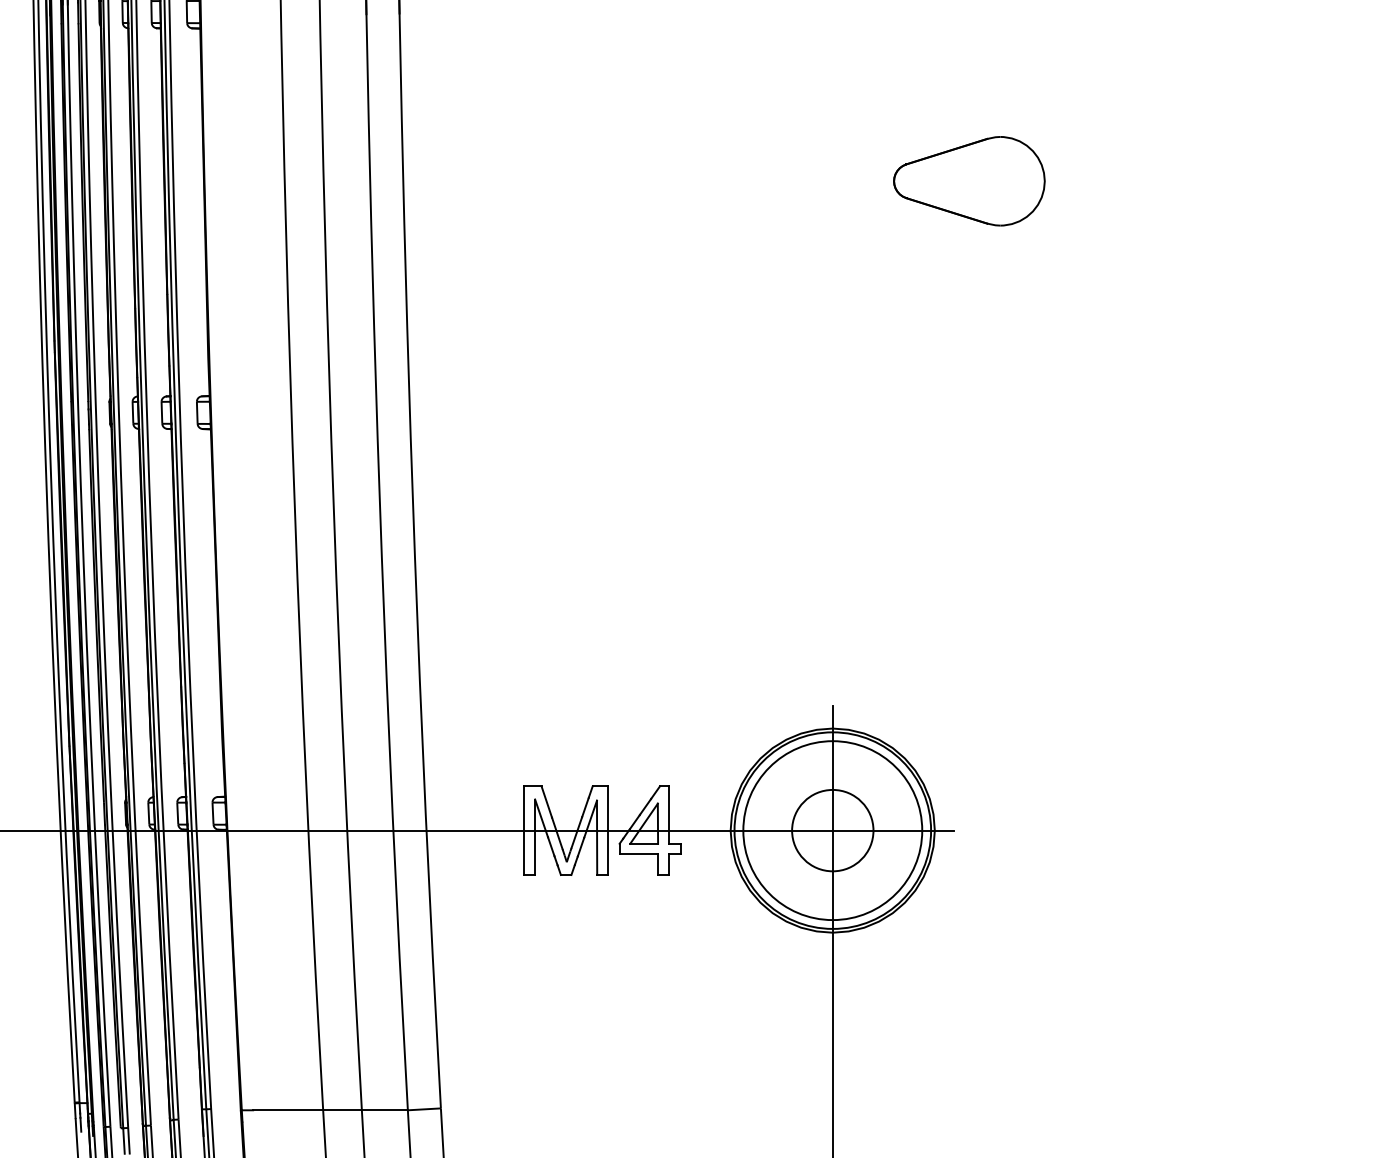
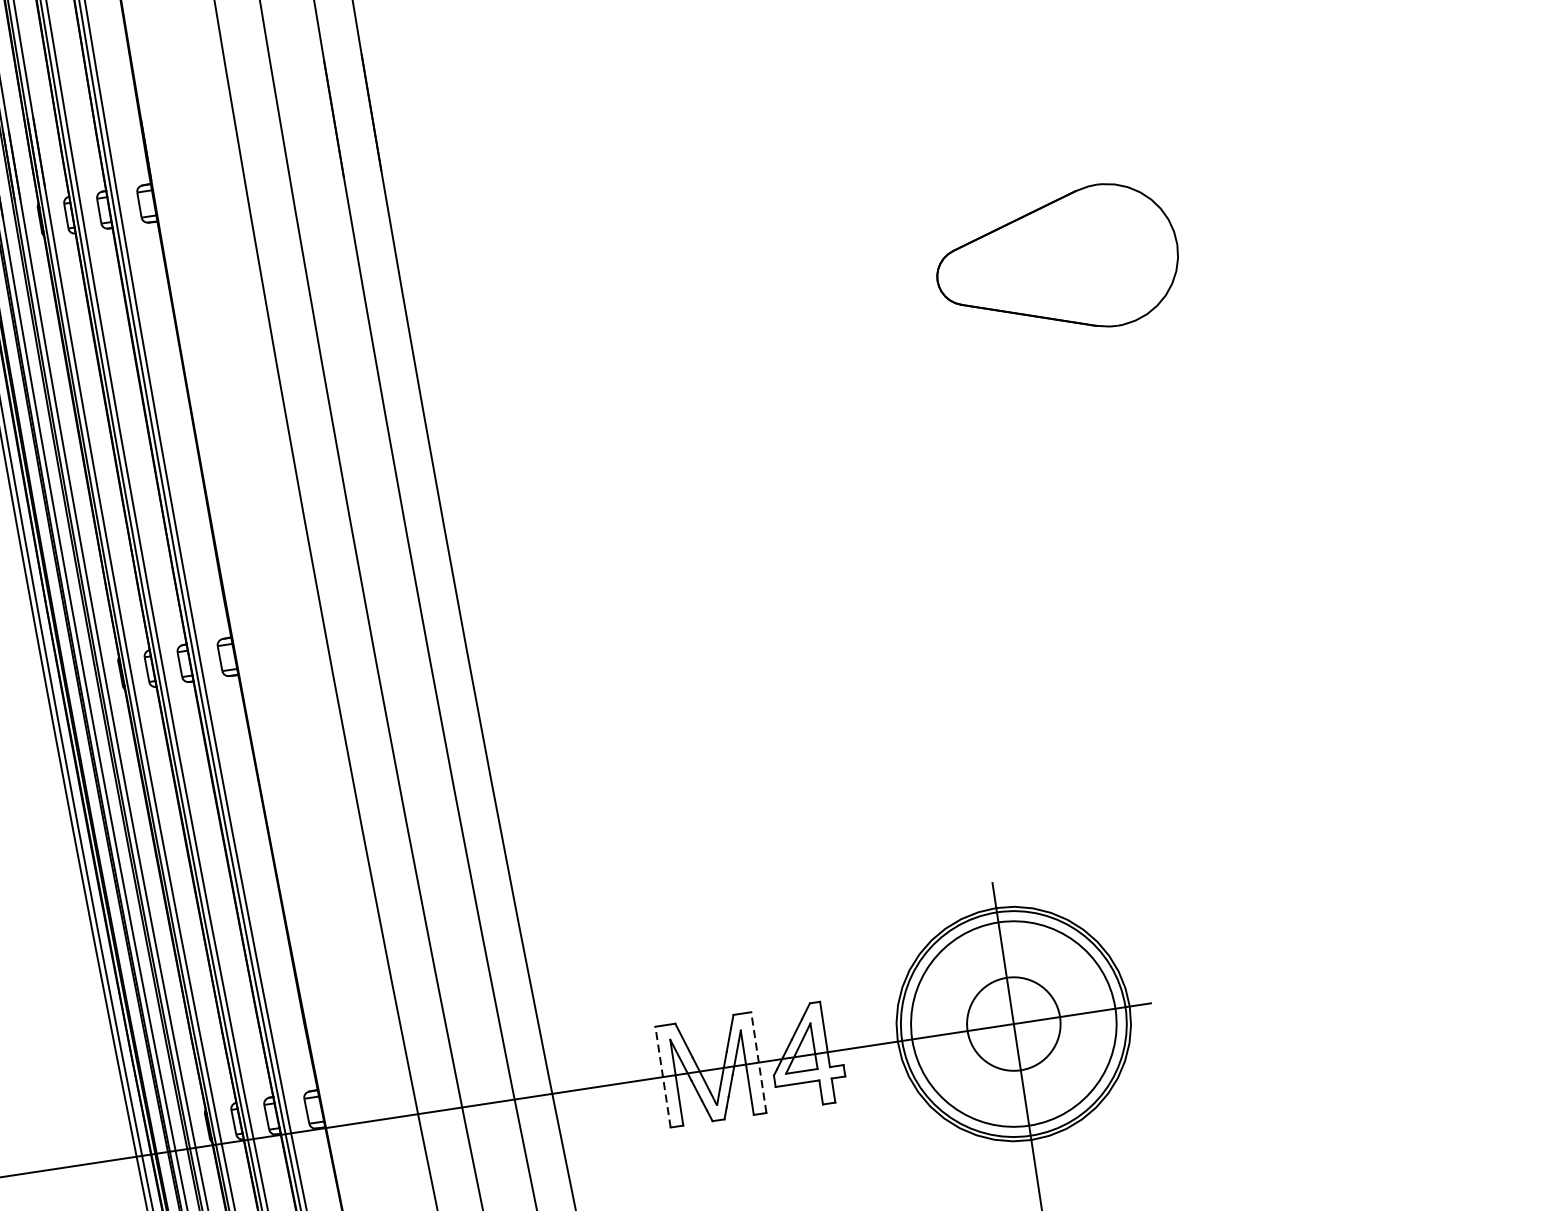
part: (969, 181) -> (1057, 263), size x1.4
line: (524, 830) -> (663, 1076), solid -> dashed
line: (608, 830) -> (758, 1062), solid -> dashed

